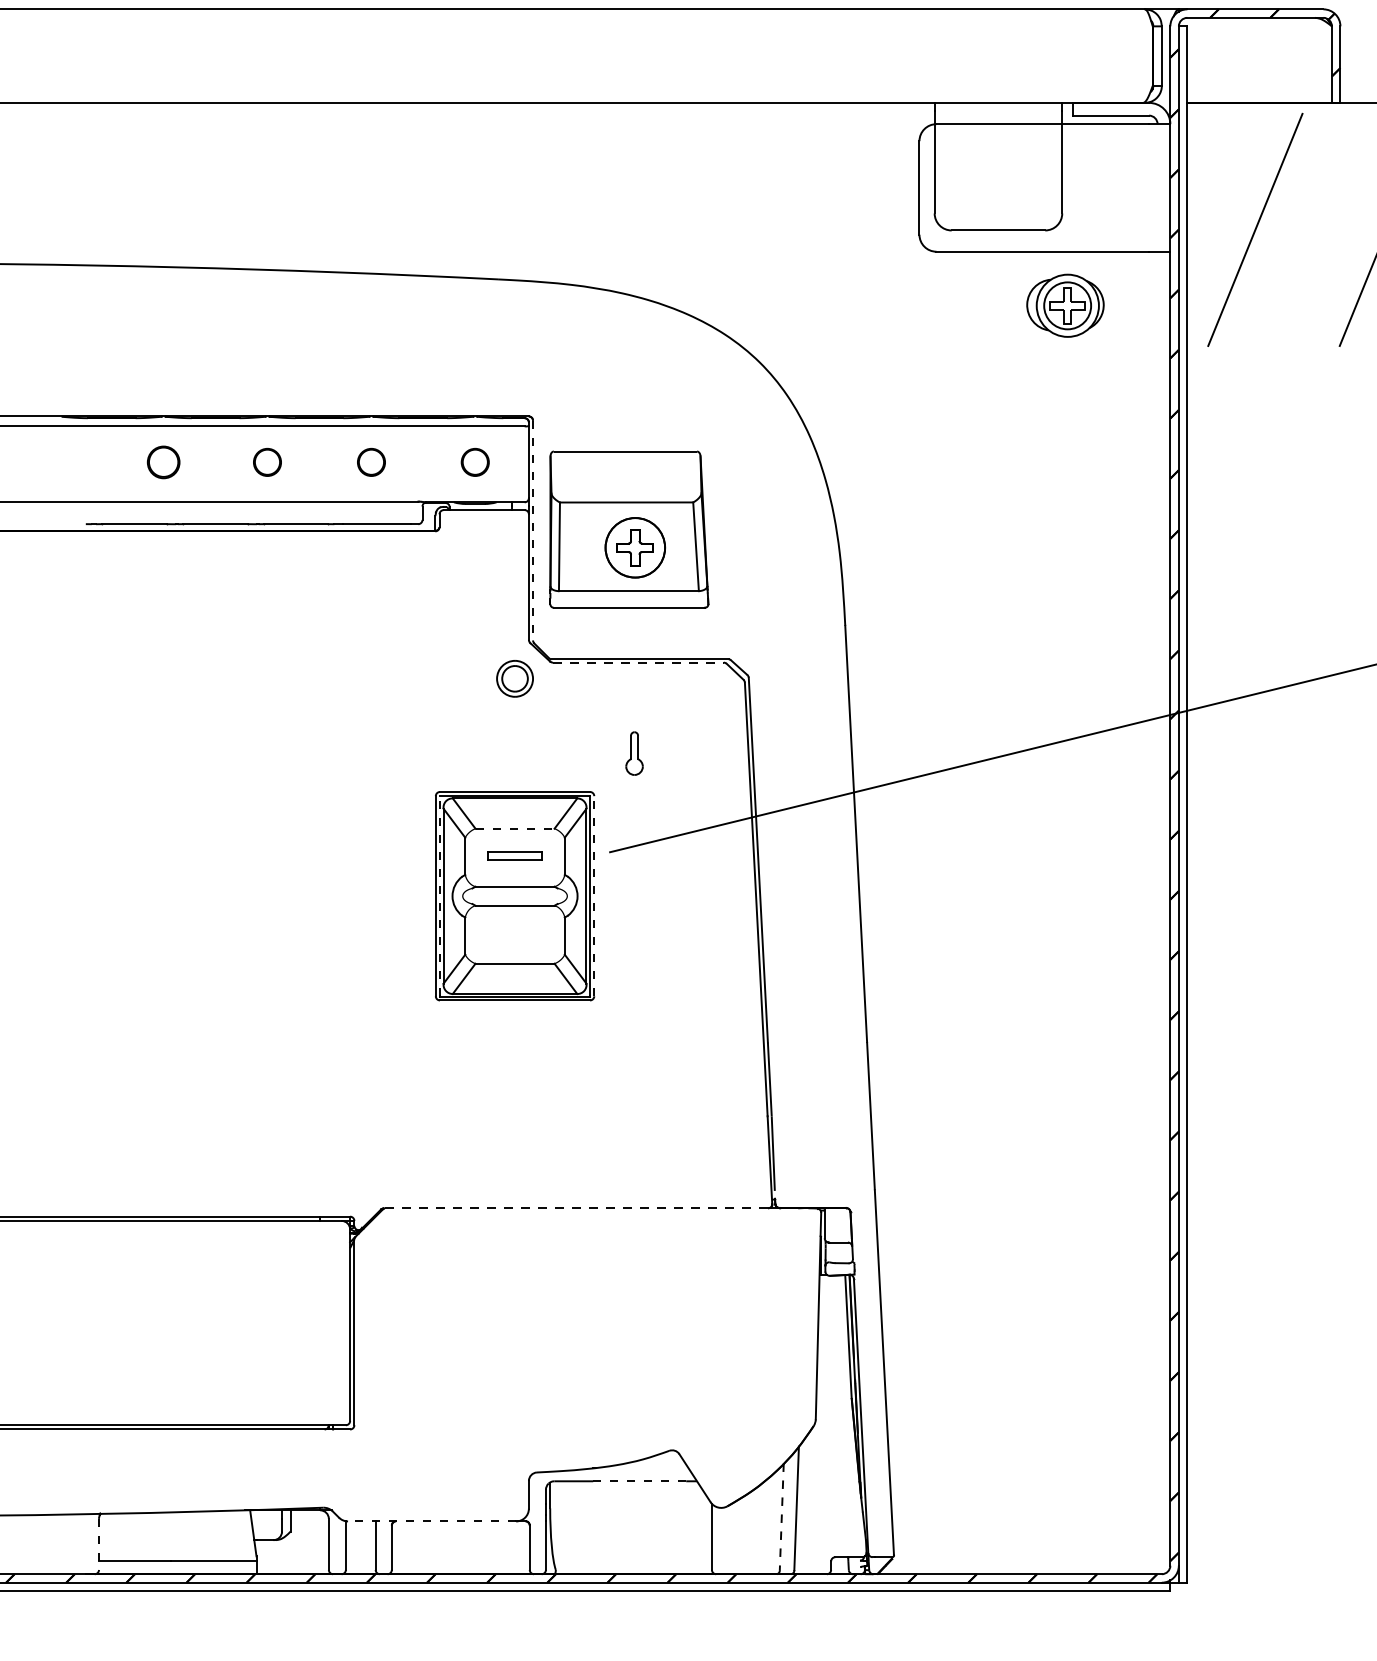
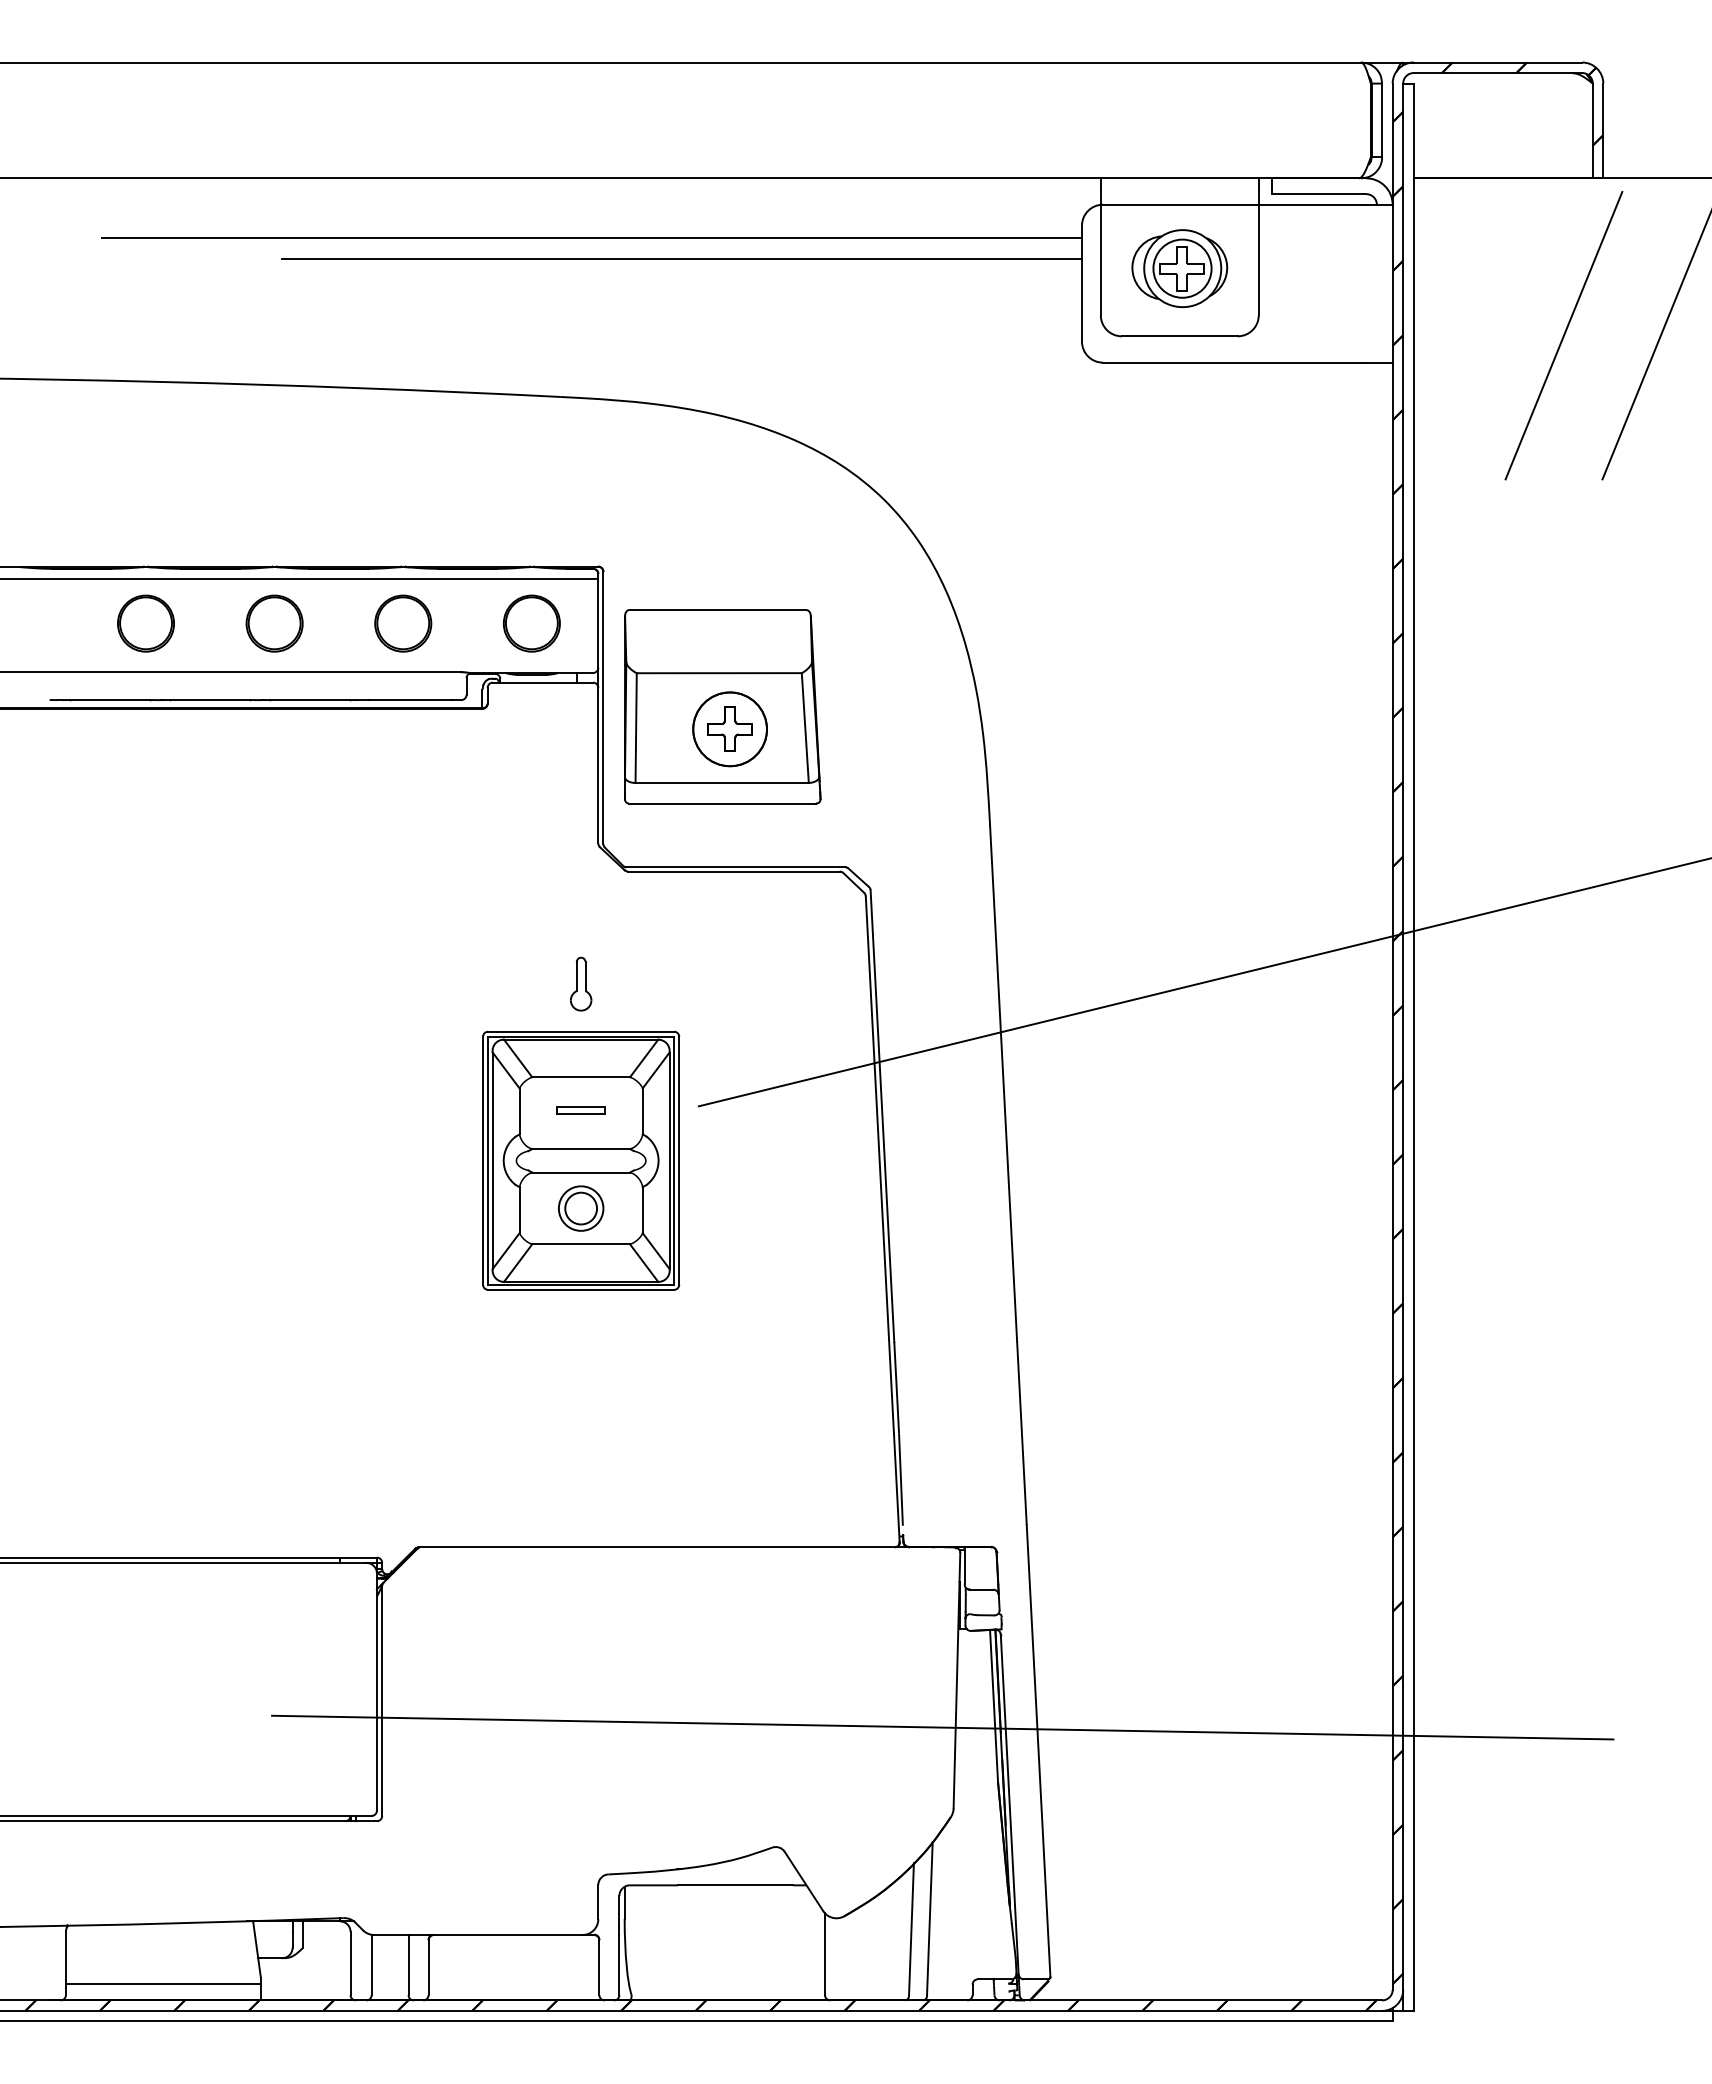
line: (523, 151) -> (591, 238), added
line: (596, 168) -> (681, 259), added
line: (1255, 229) -> (1563, 335), moved
part: (1065, 305) -> (1179, 268), moved
part: (163, 462) -> (145, 623), size x1.43
part: (267, 462) -> (274, 623), size x1.67
part: (371, 462) -> (403, 623), size x1.67
part: (474, 462) -> (531, 623), size x1.67
line: (533, 530) -> (603, 708), dashed -> solid
line: (638, 662) -> (733, 871), dashed -> solid
part: (515, 678) -> (581, 1208), moved
part: (634, 753) -> (581, 983), moved
line: (515, 828) -> (581, 1077), dashed -> solid
part: (514, 855) -> (580, 1110), size x0.71
line: (440, 895) -> (488, 1160), dashed -> solid
line: (594, 895) -> (679, 1160), dashed -> solid
line: (575, 1208) -> (656, 1547), dashed -> solid
line: (806, 1353) -> (942, 1727), added
line: (639, 1481) -> (735, 1885), dashed -> solid
line: (781, 1516) -> (911, 1929), dashed -> solid
line: (431, 1521) -> (477, 1935), dashed -> solid
line: (98, 1544) -> (65, 1963), dashed -> solid

